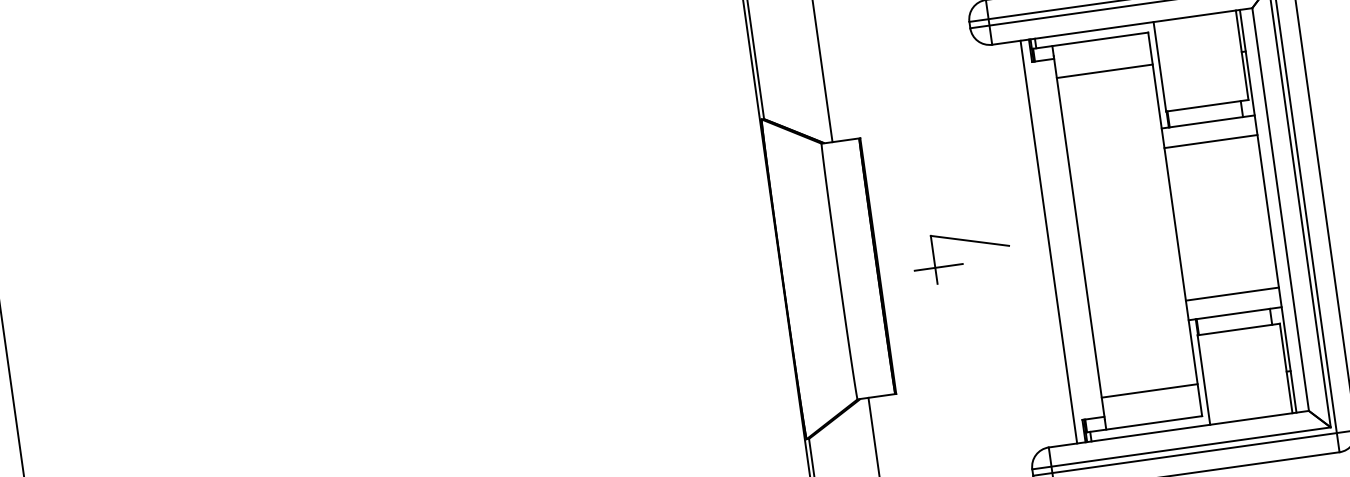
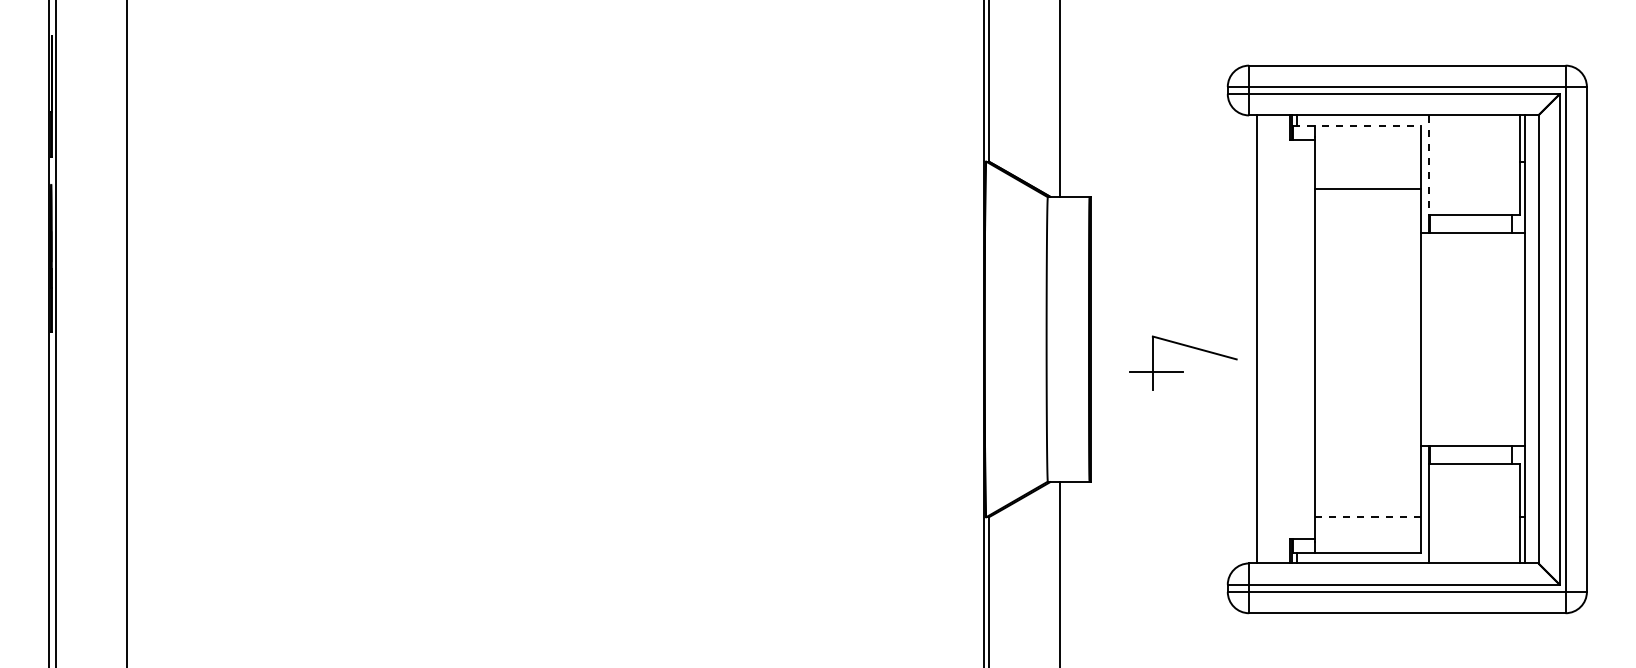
line: (1091, 41) -> (1357, 126), solid -> dashed
line: (1159, 67) -> (1428, 165), solid -> dashed
line: (1104, 71) -> (1367, 188), moved
line: (1210, 141) -> (1472, 254), removed
line: (1048, 242) -> (1256, 339), moved
part: (962, 263) -> (1183, 371), moved
line: (1232, 294) -> (1472, 424), removed
line: (1150, 391) -> (1368, 517), solid -> dashed

